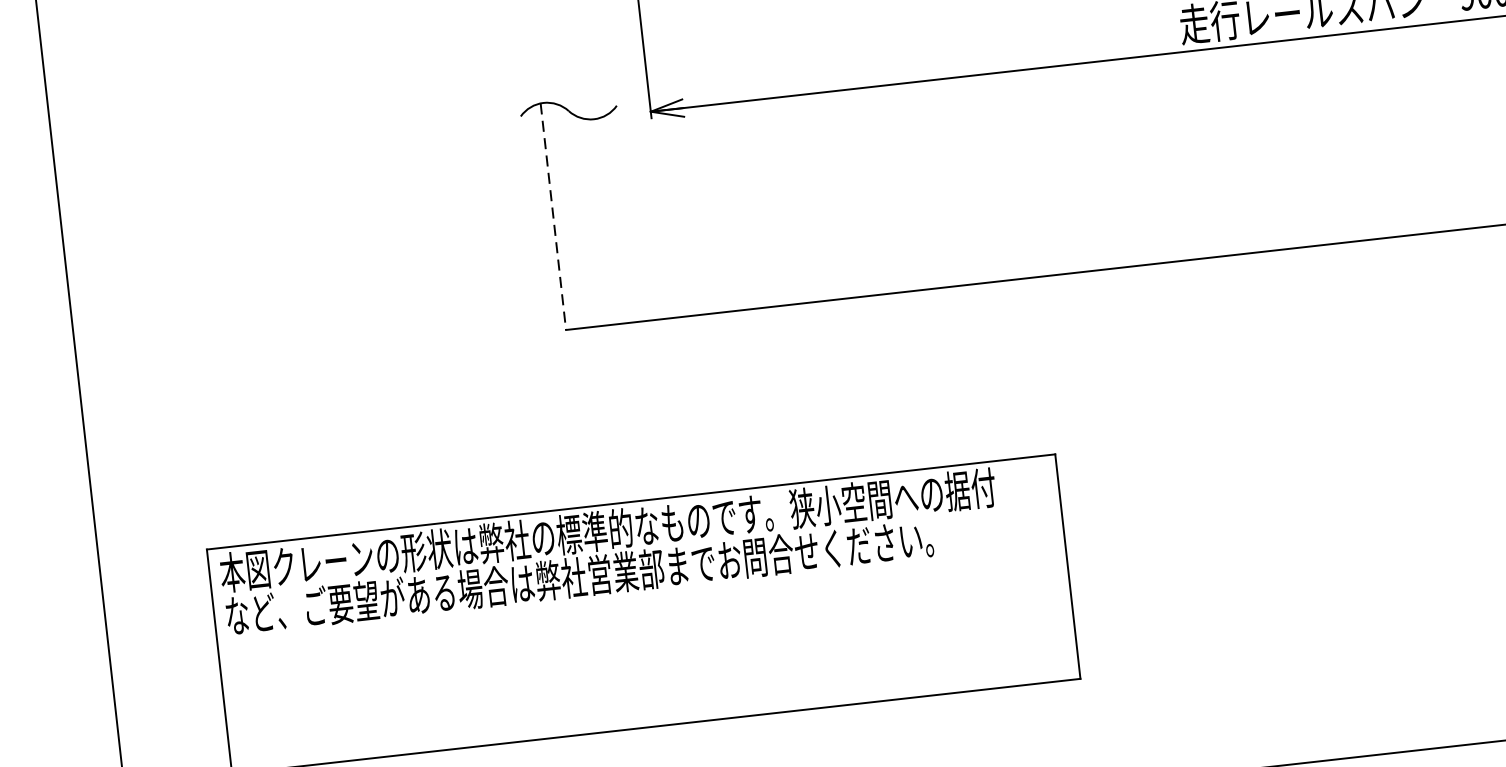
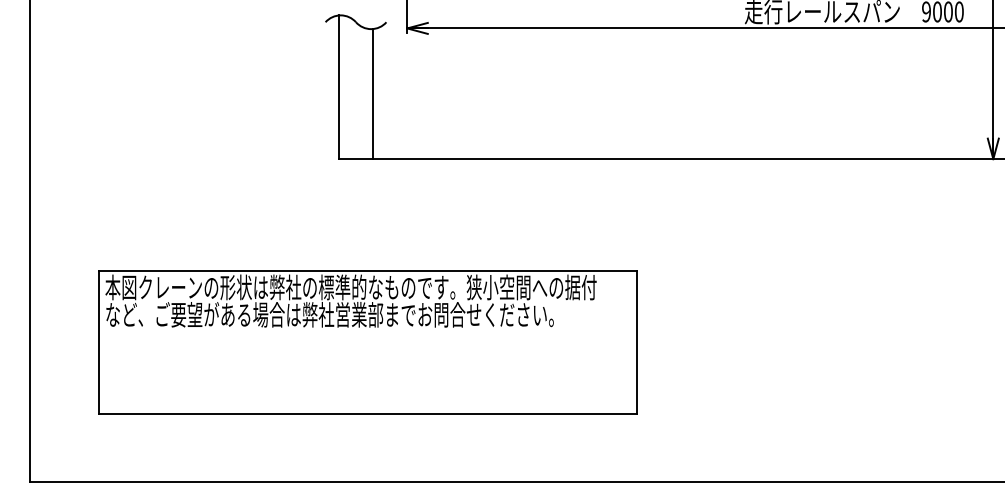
line: (552, 217) -> (338, 87), dashed -> solid
line: (609, 221) -> (373, 94), added

